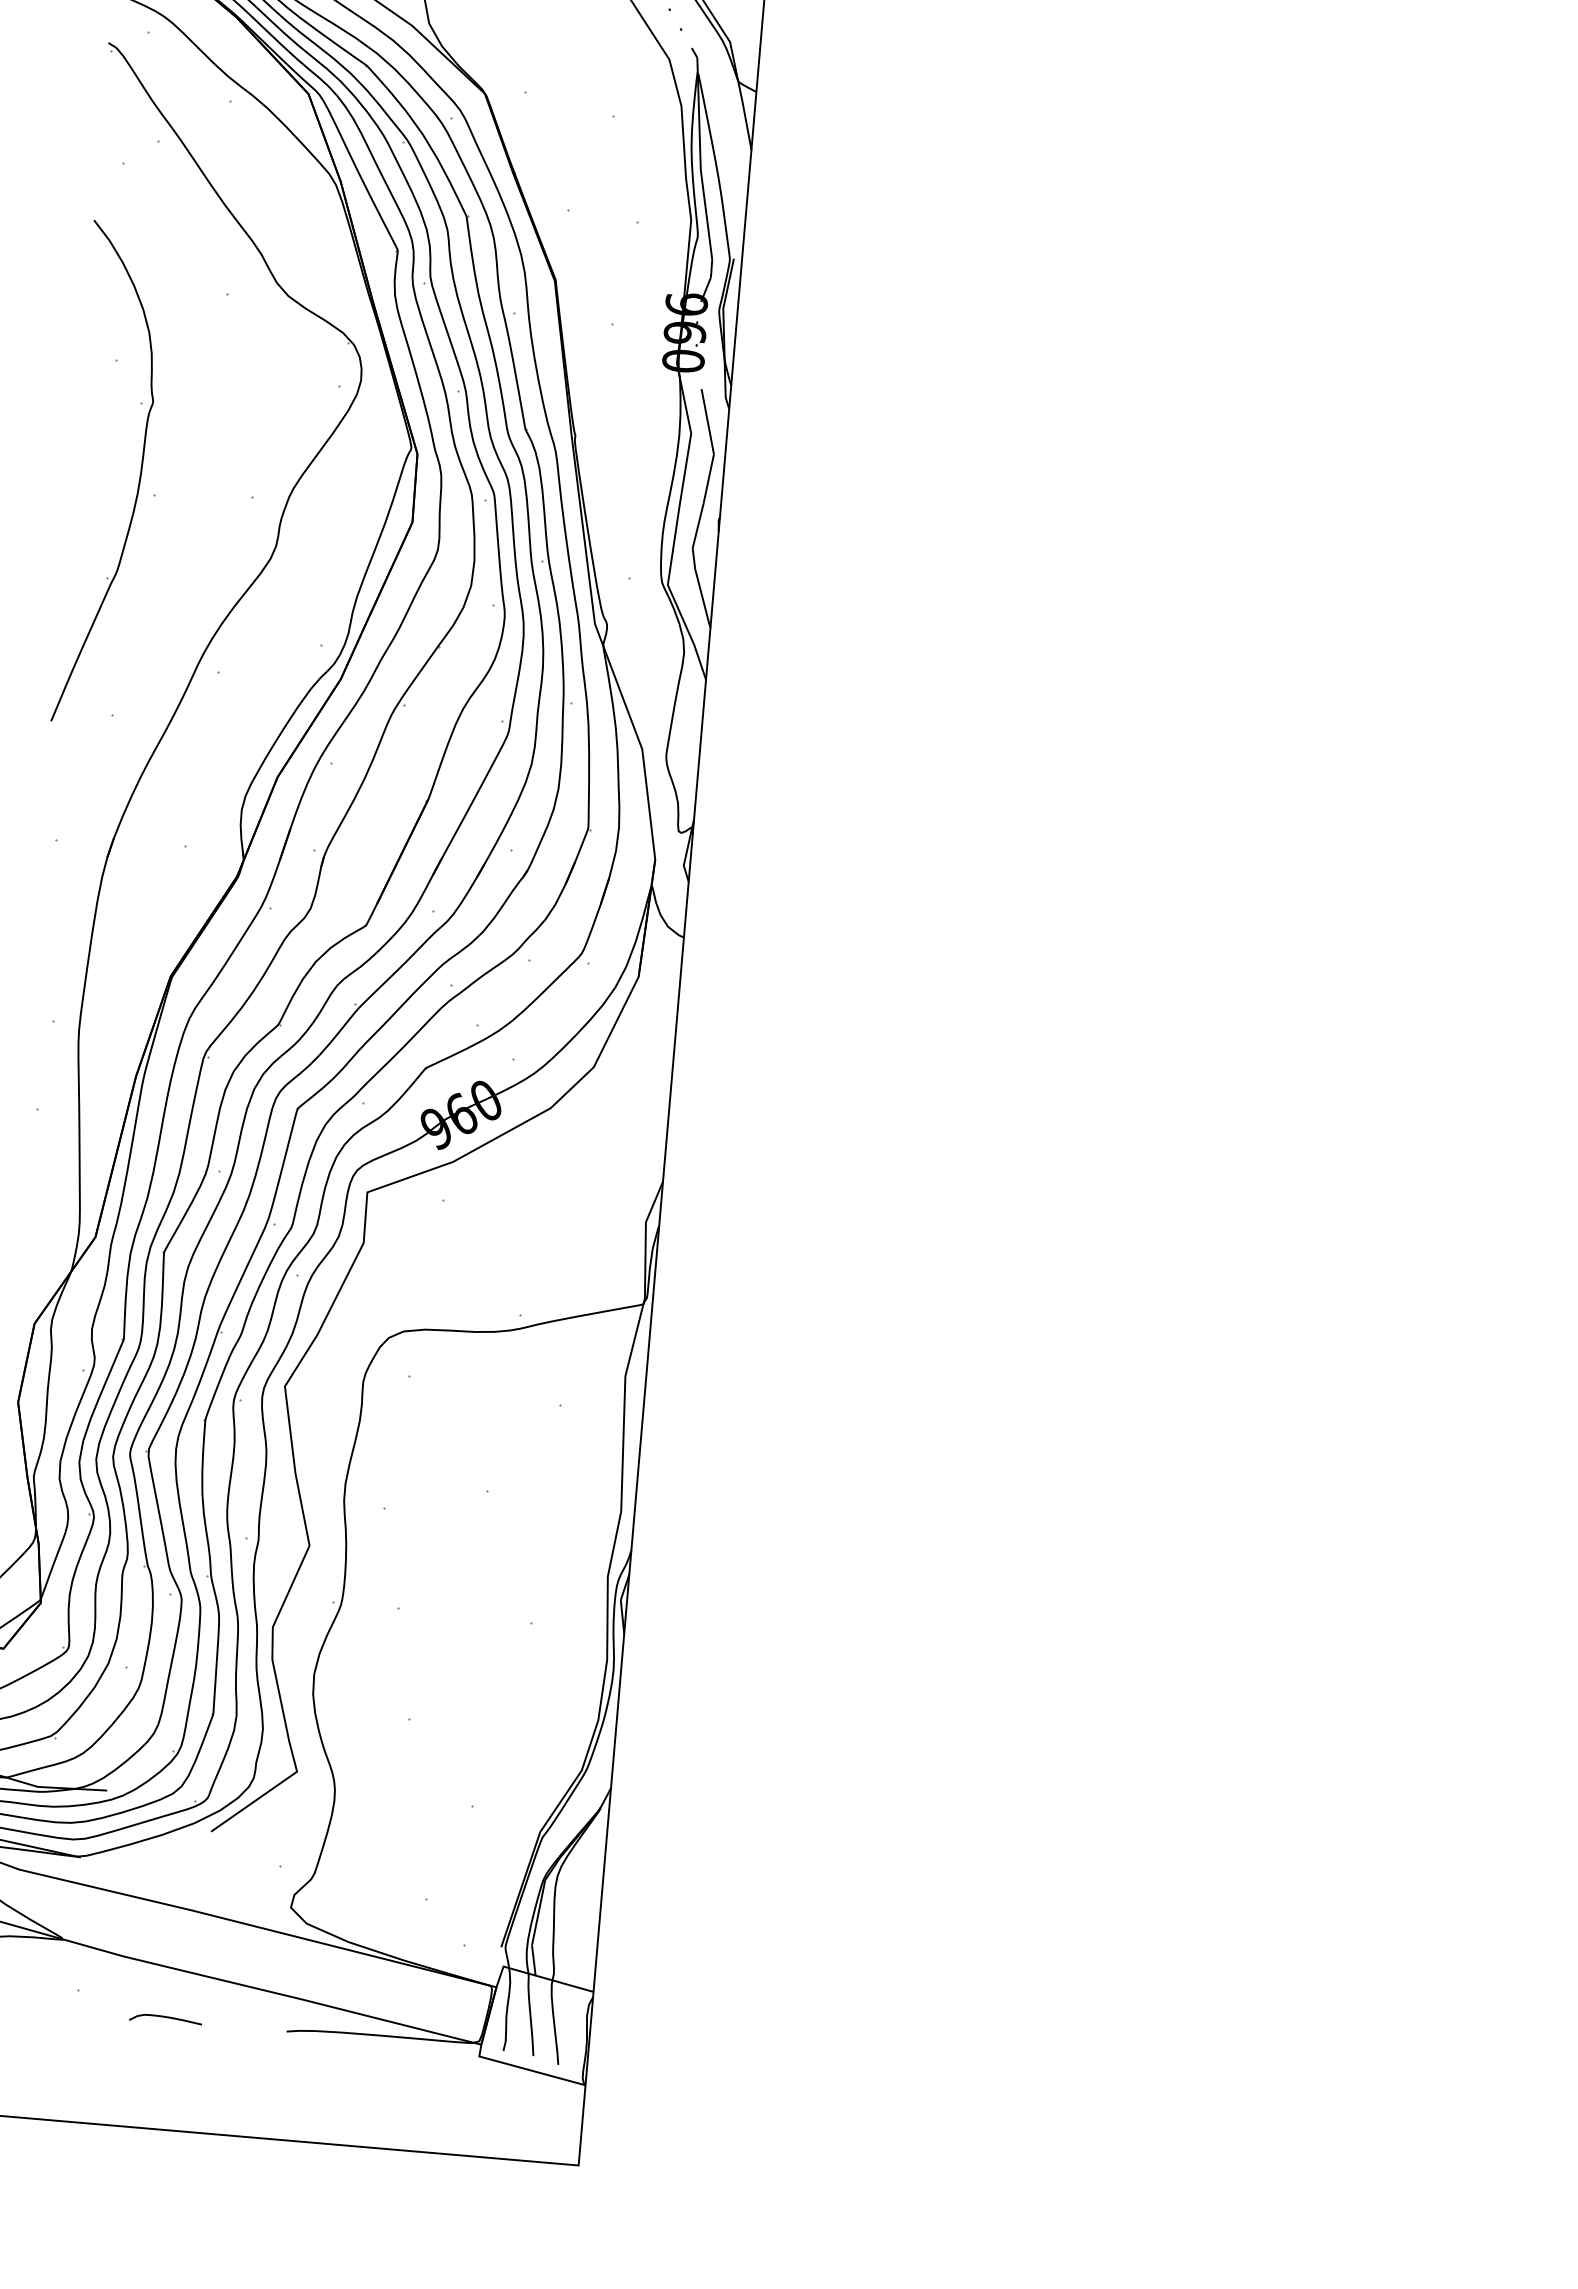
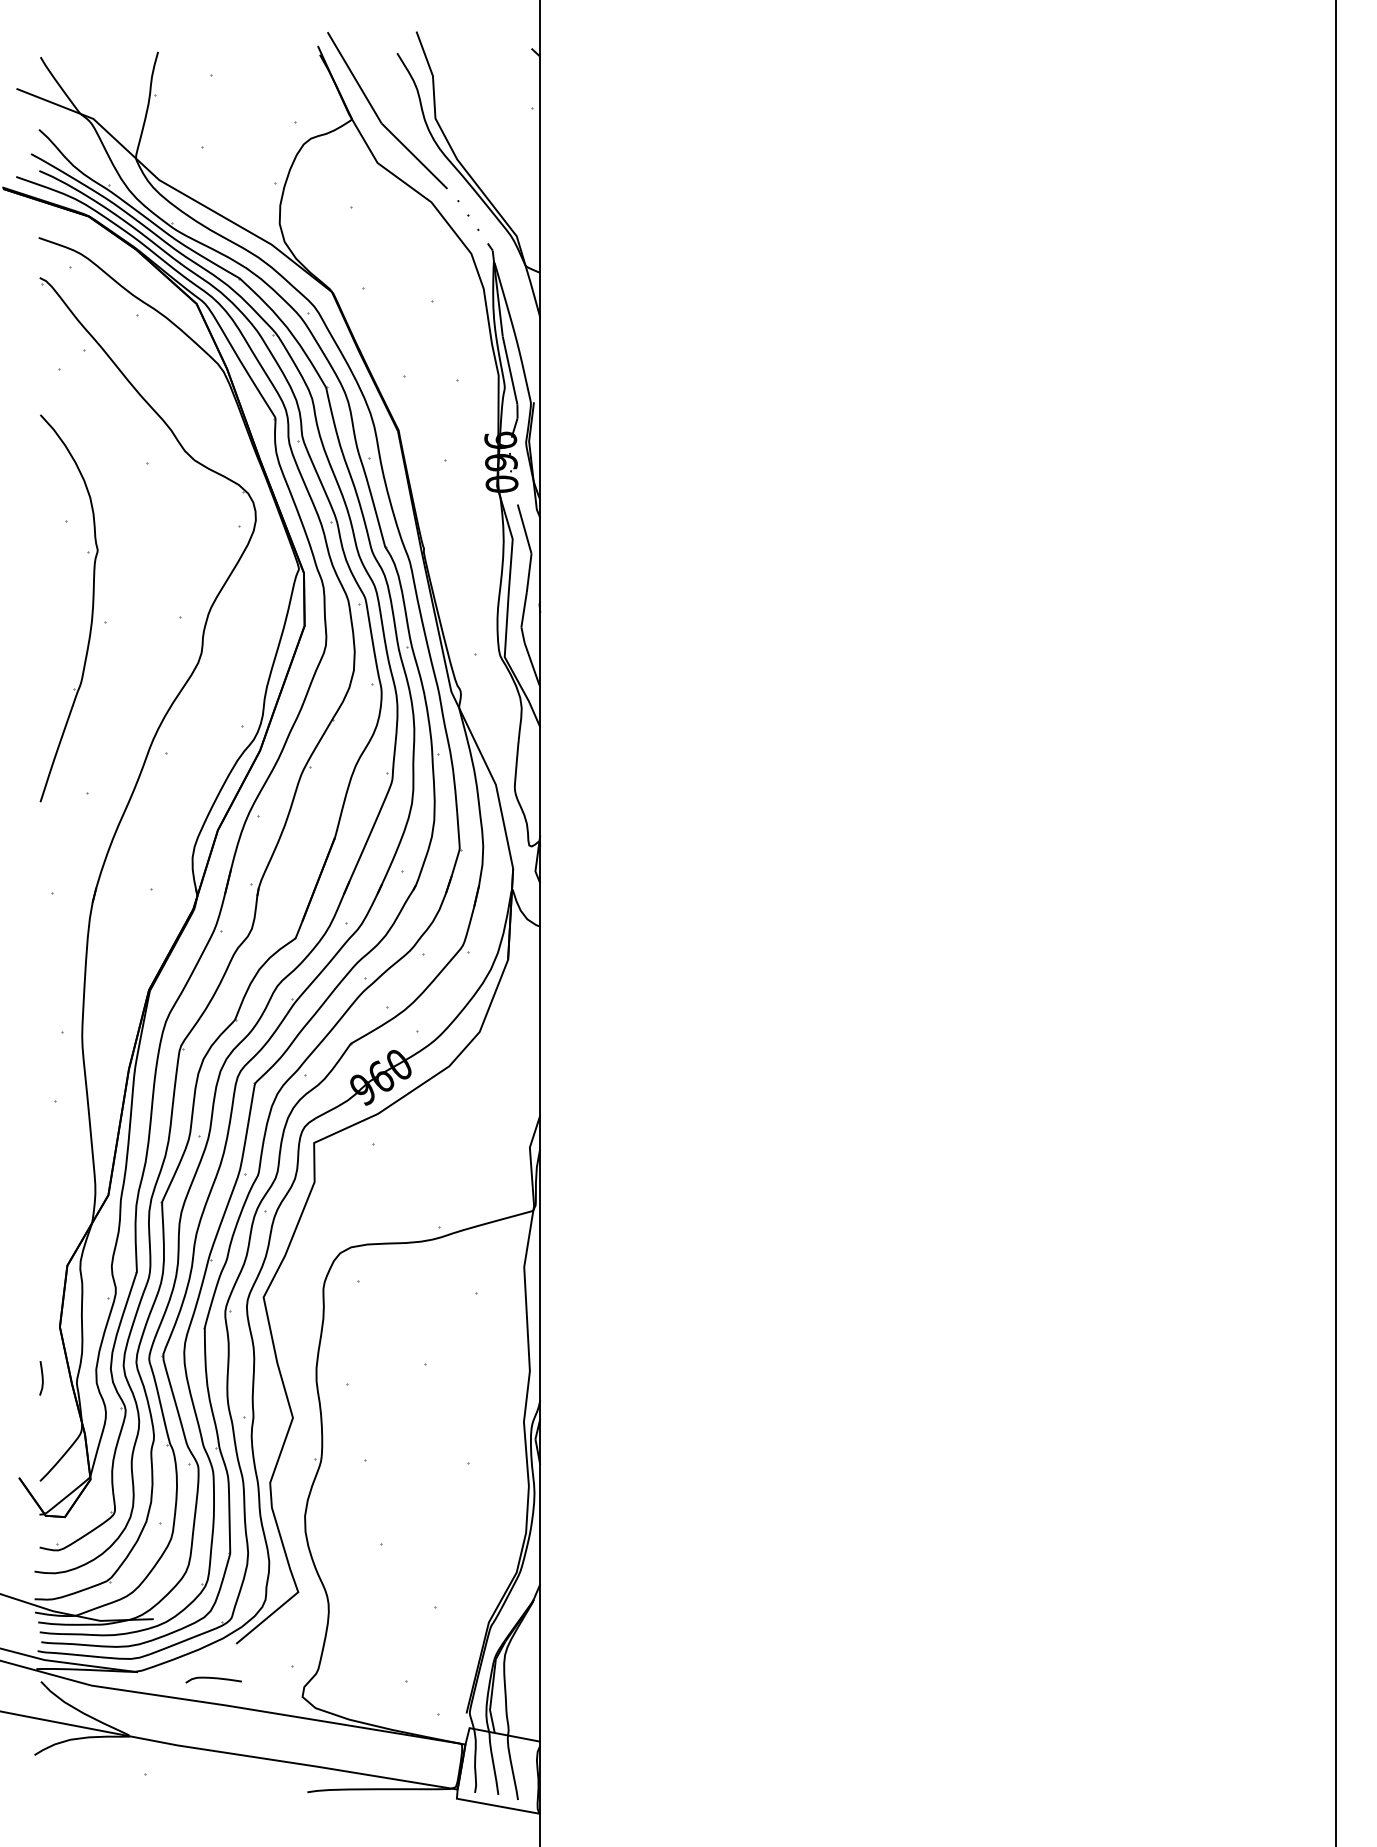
curve: (165, 2017) -> (213, 1678), moved

